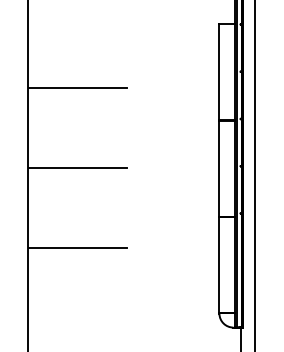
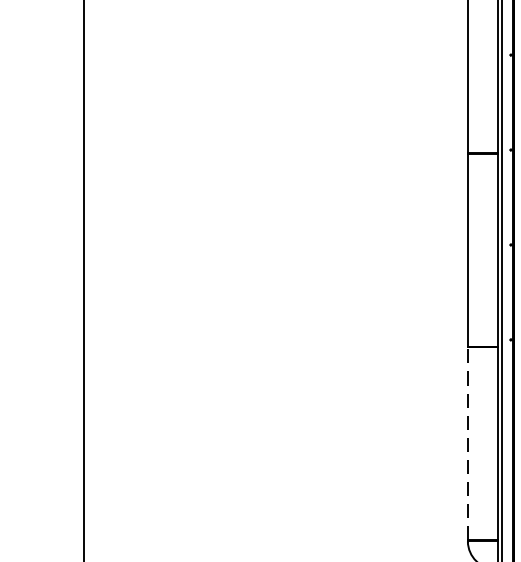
line: (78, 87) -> (184, 86), removed
line: (78, 168) -> (184, 249), removed
line: (78, 248) -> (184, 410), removed
line: (219, 264) -> (467, 442), solid -> dashed

